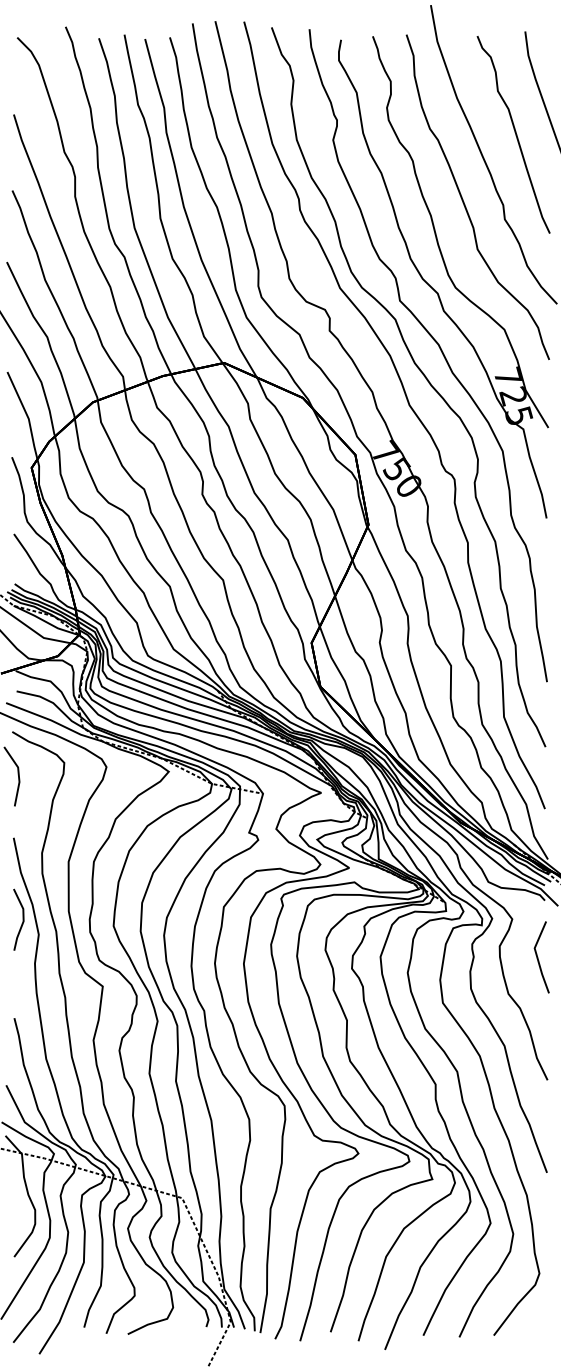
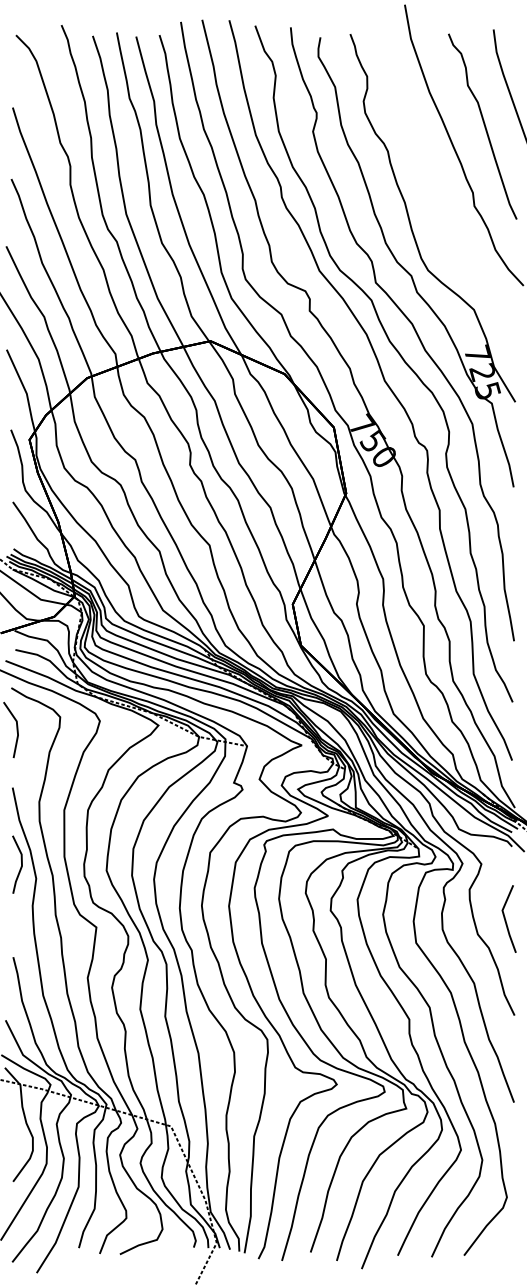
curve: (464, 201) -> (436, 189), removed
line: (538, 958) -> (506, 920), moved

